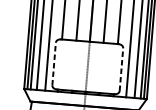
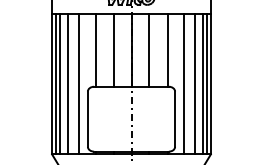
line: (53, 64) -> (87, 119), dashed -> solid
line: (121, 69) -> (175, 119), dashed -> solid

